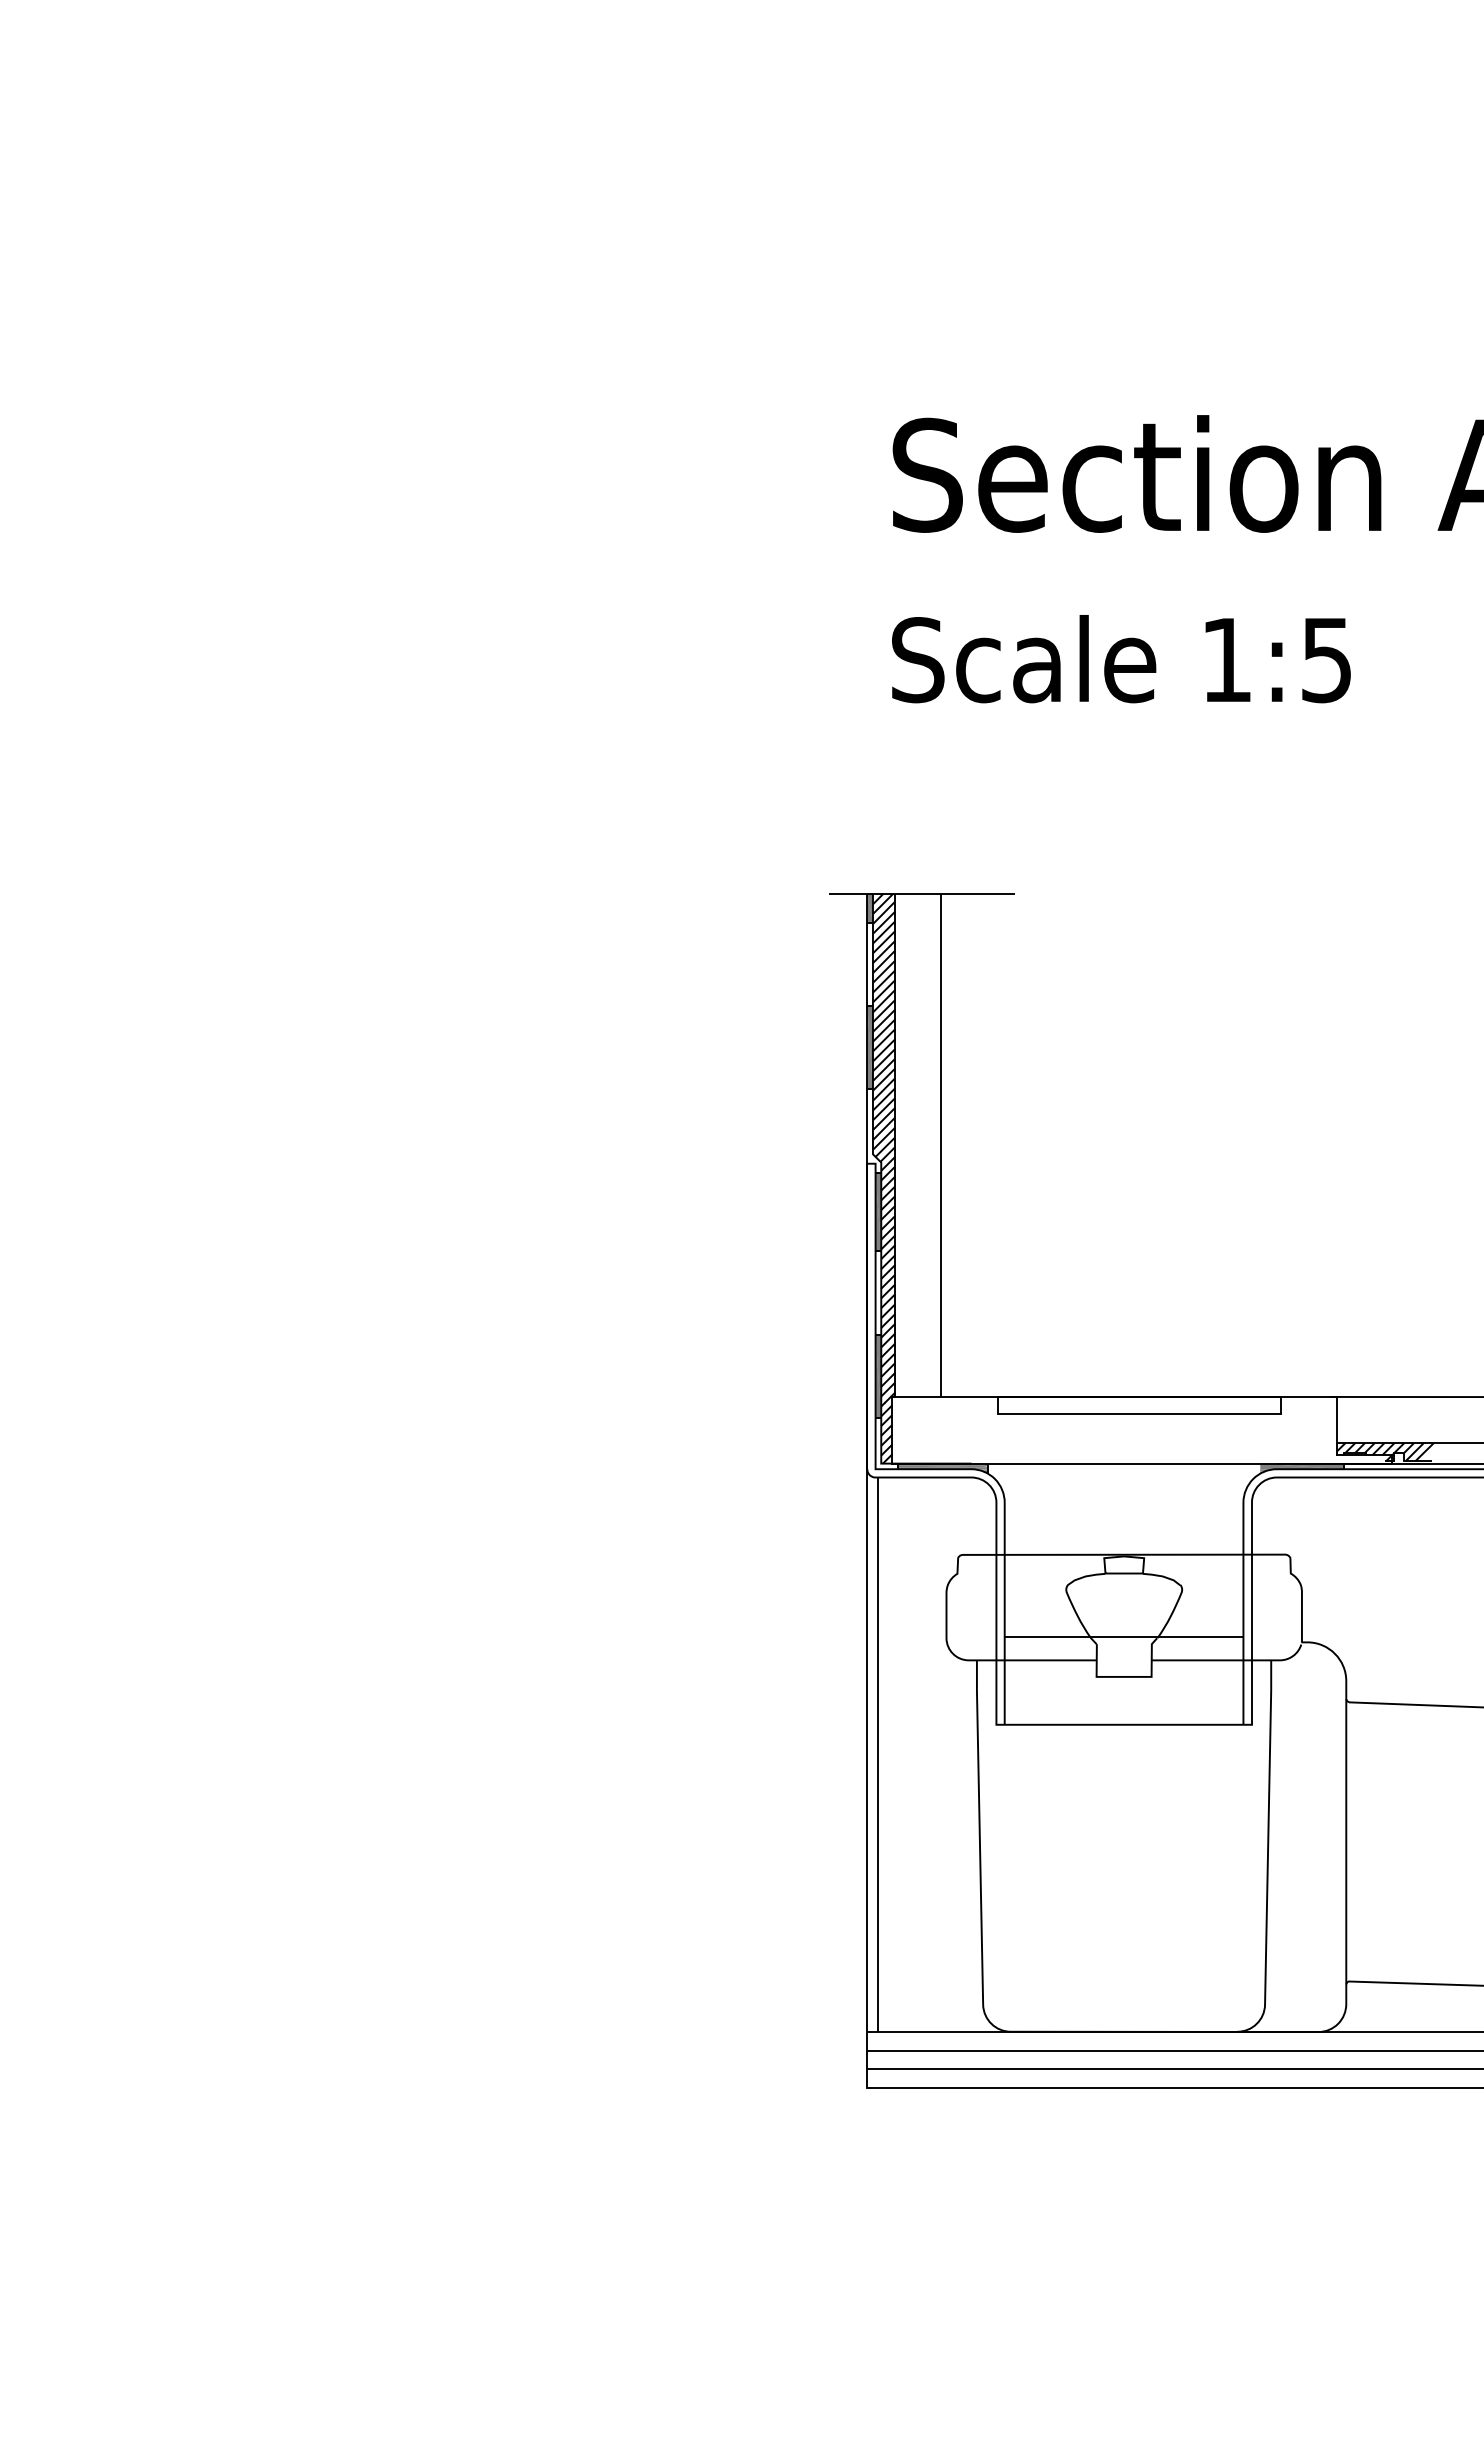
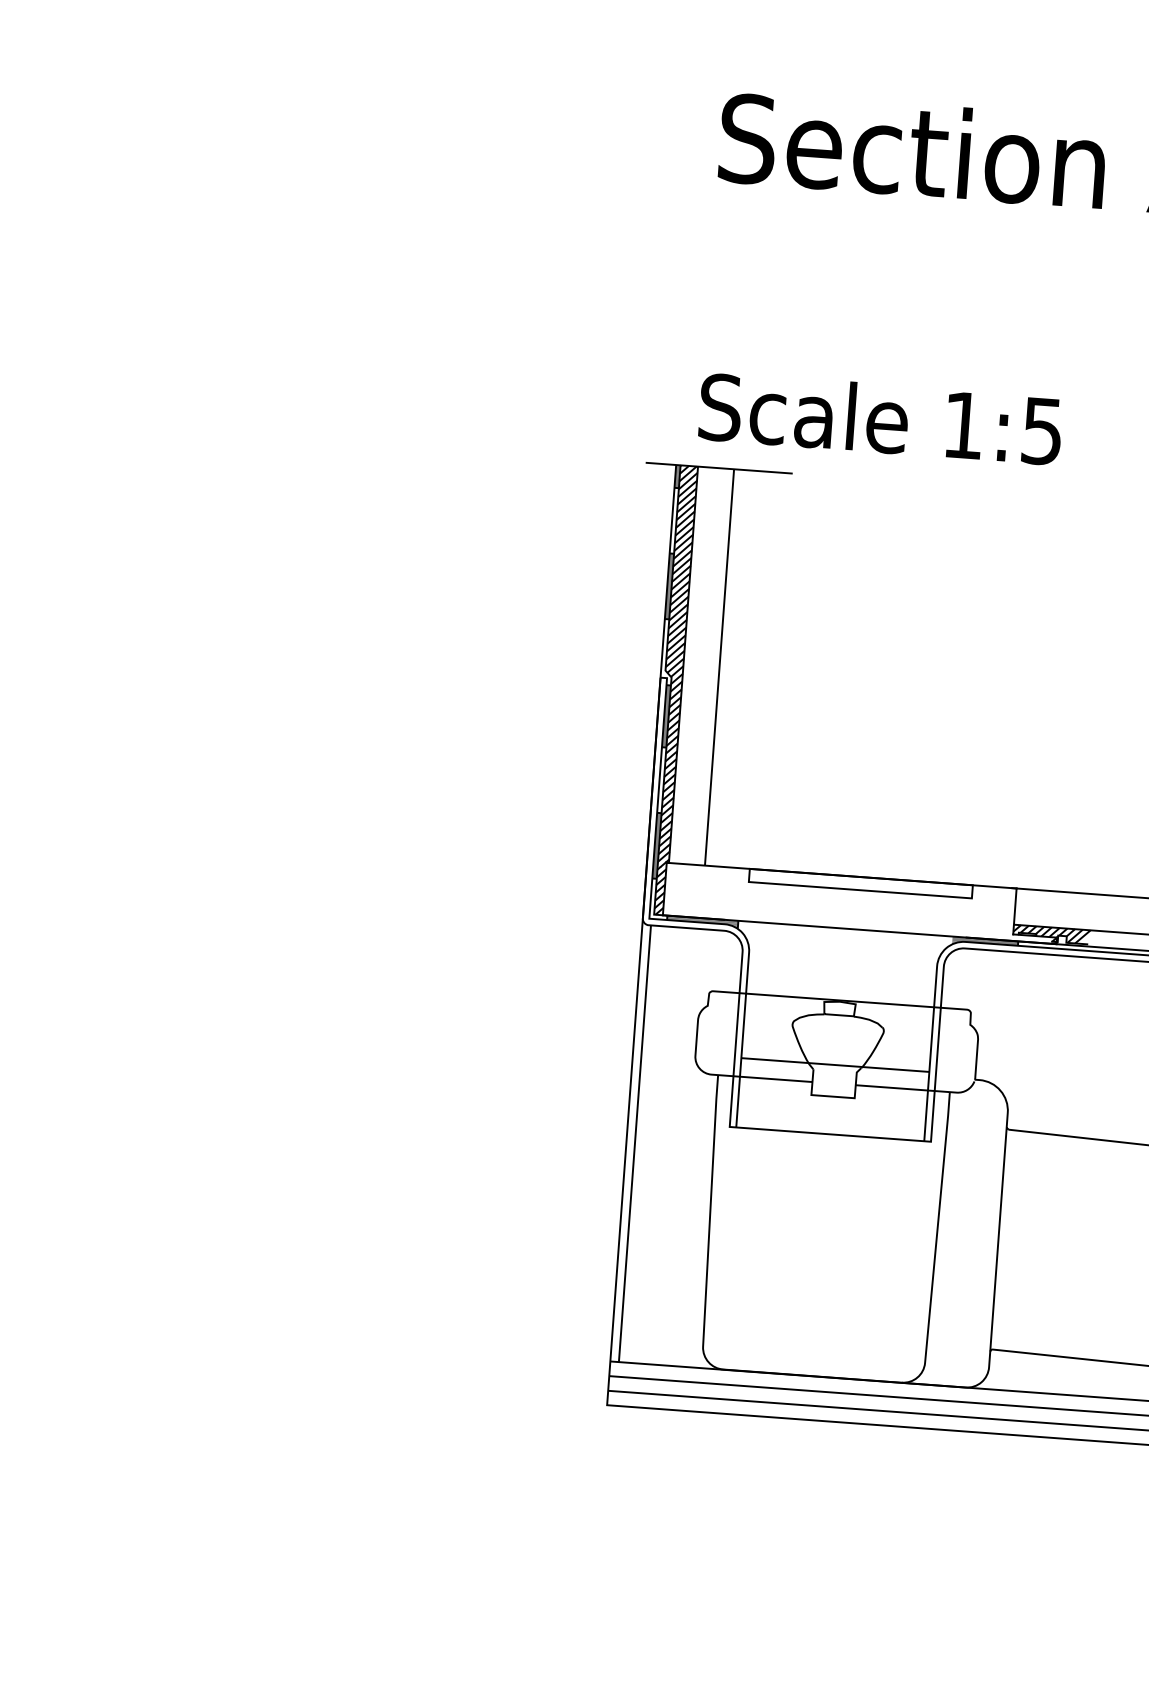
text: (1121, 659) -> (880, 418), moved

